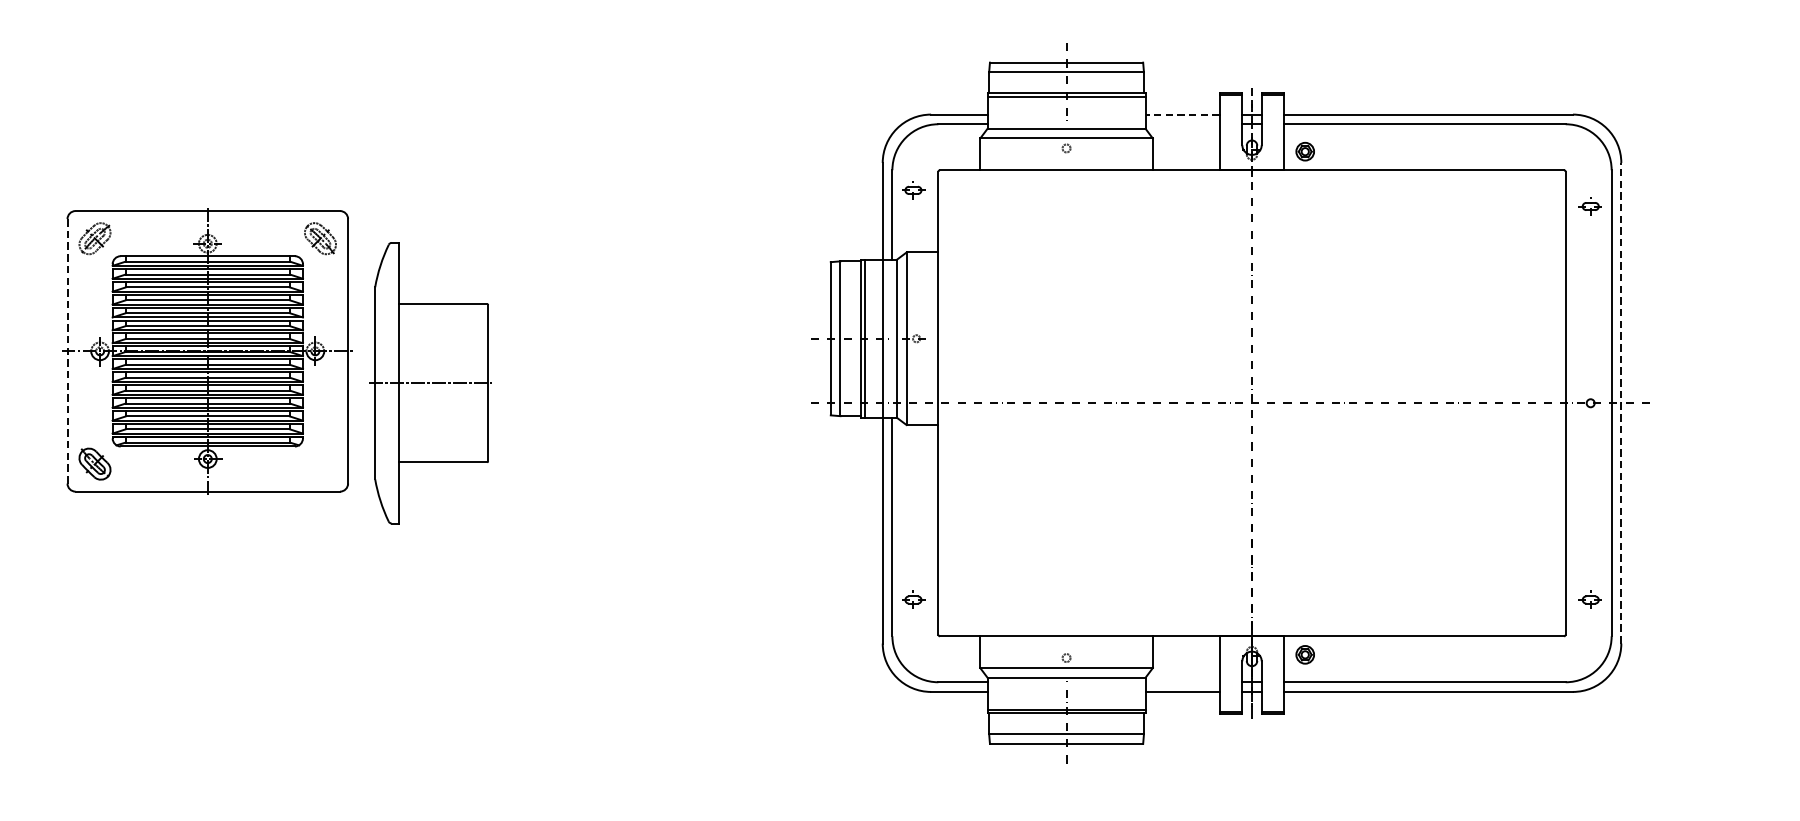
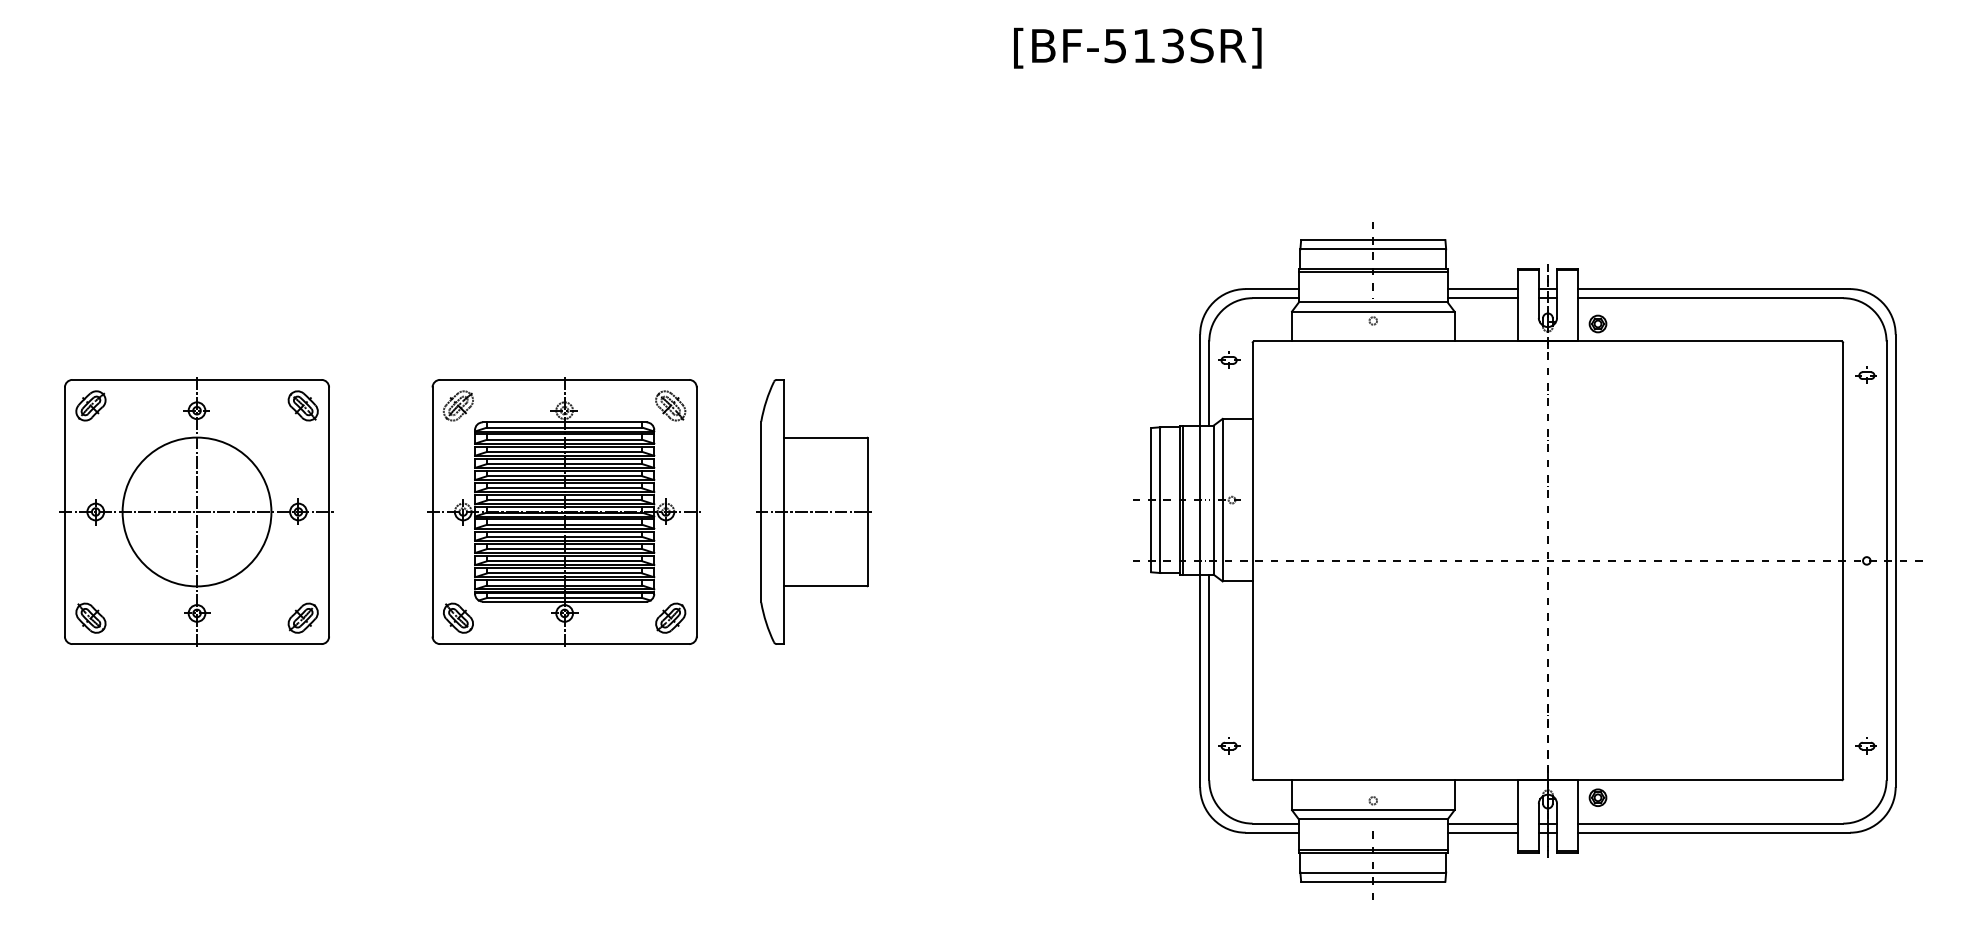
line: (1182, 115) -> (1482, 289), dashed -> solid
line: (1182, 124) -> (1482, 298), added
line: (67, 351) -> (432, 512), dashed -> solid
part: (430, 382) -> (813, 511), moved
line: (1621, 402) -> (1895, 560), dashed -> solid
part: (320, 463) -> (670, 617), added
line: (1182, 682) -> (1482, 823), added

